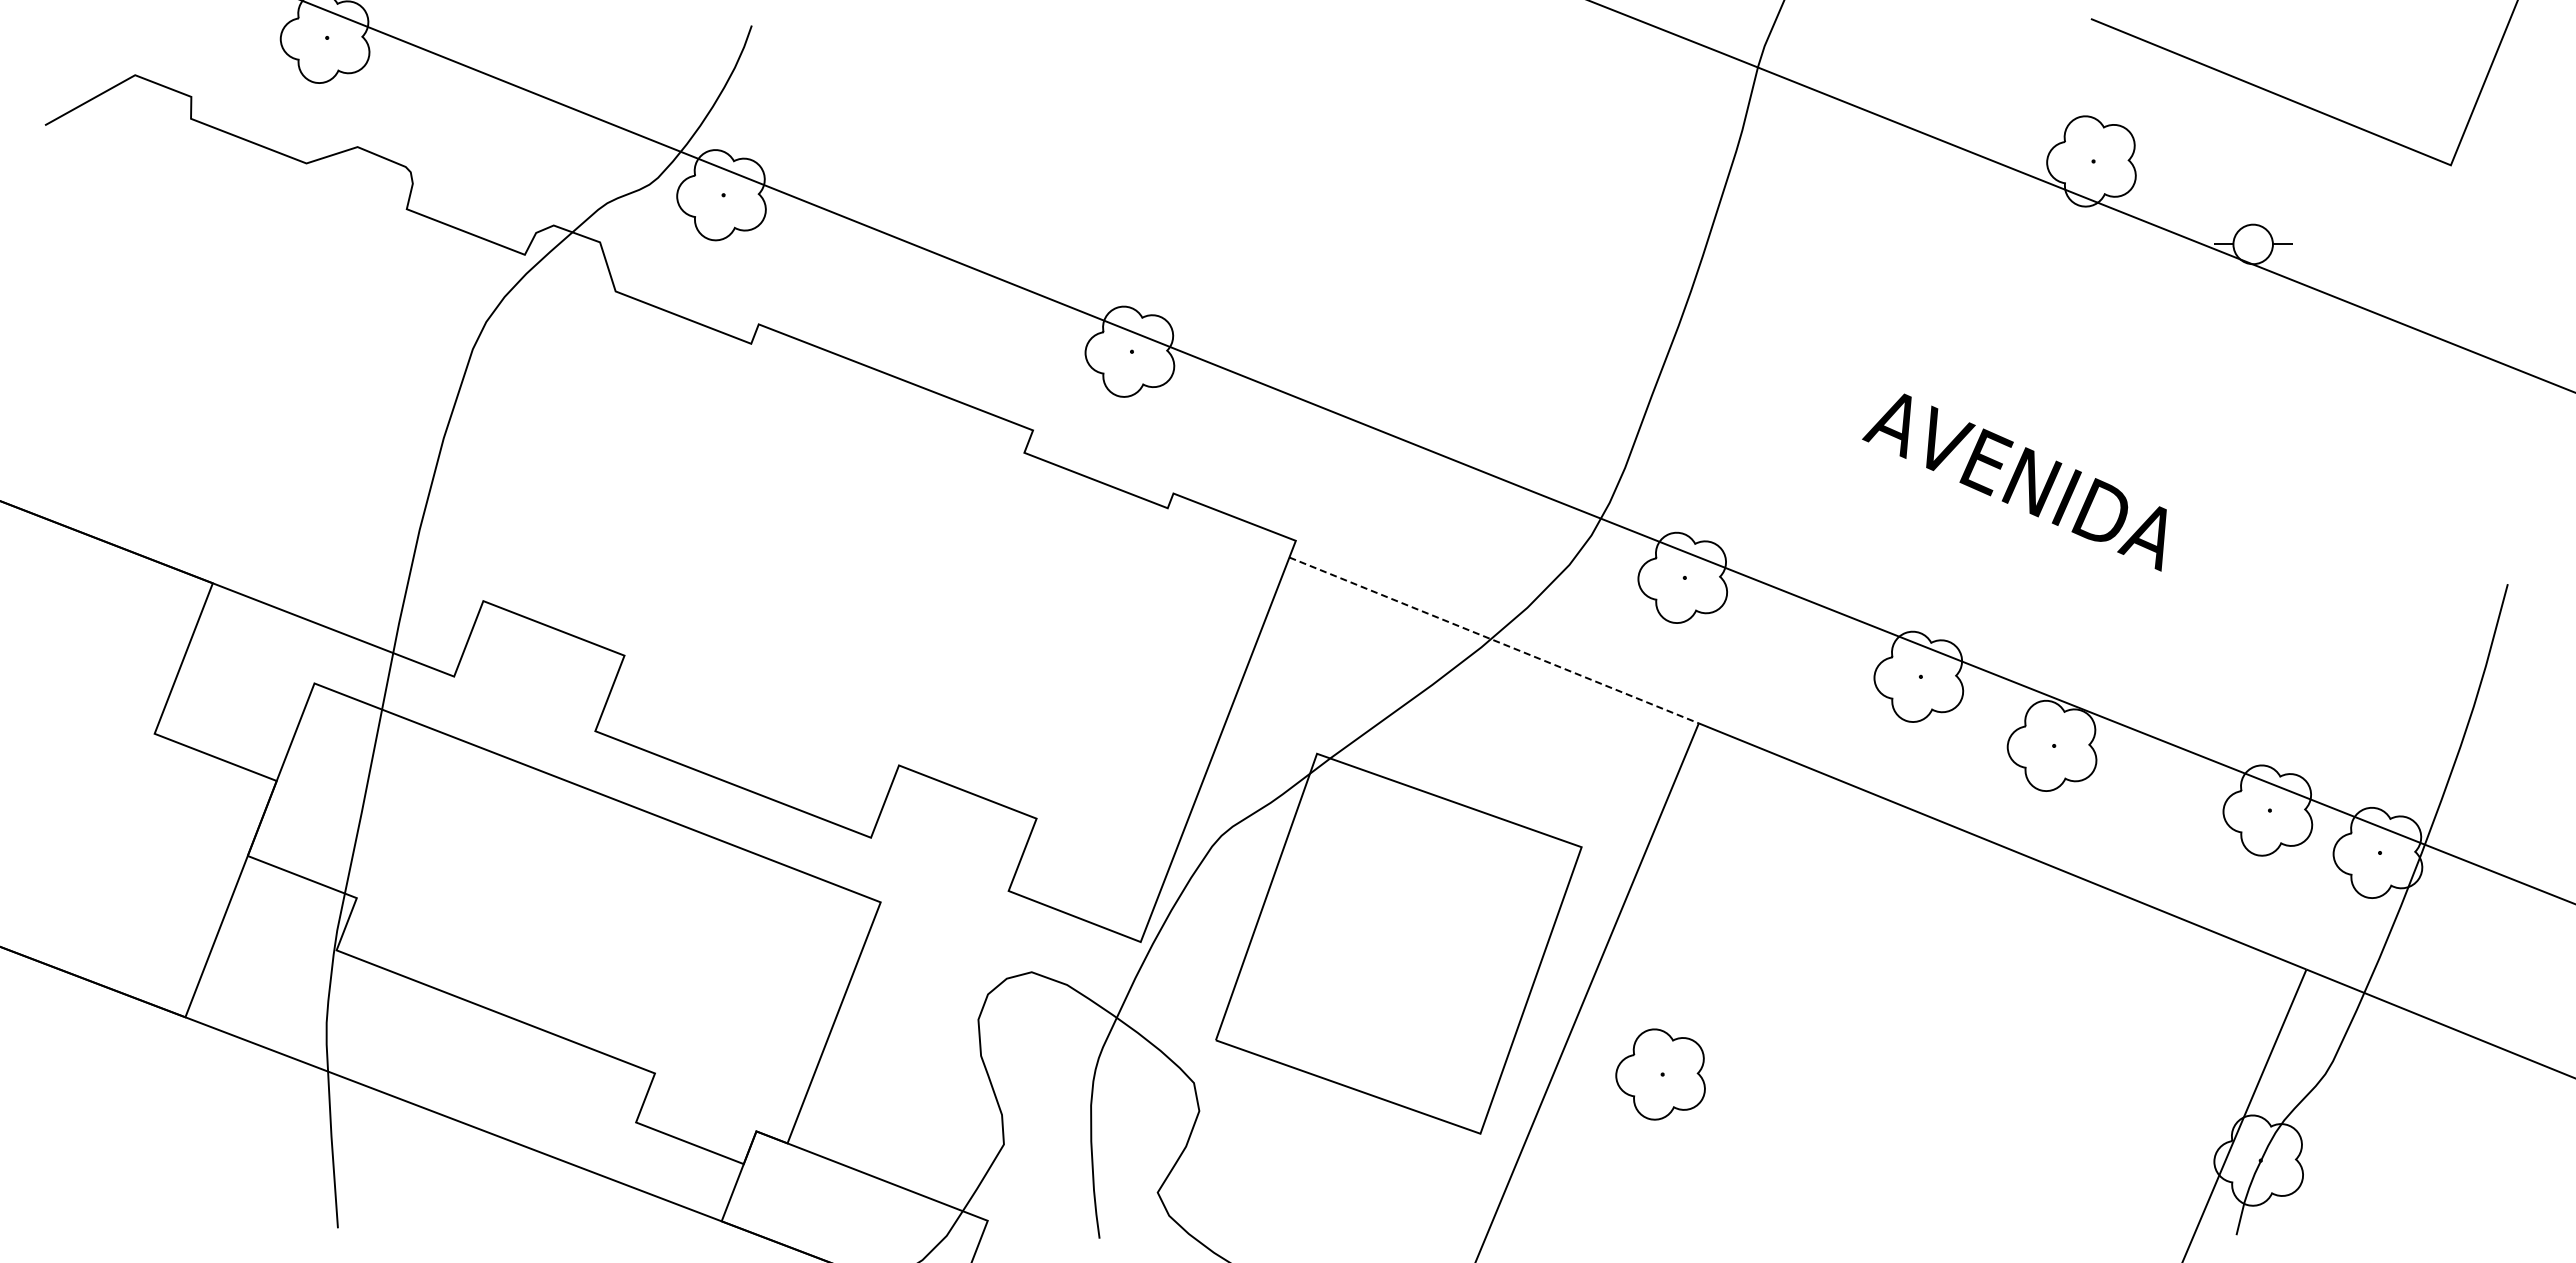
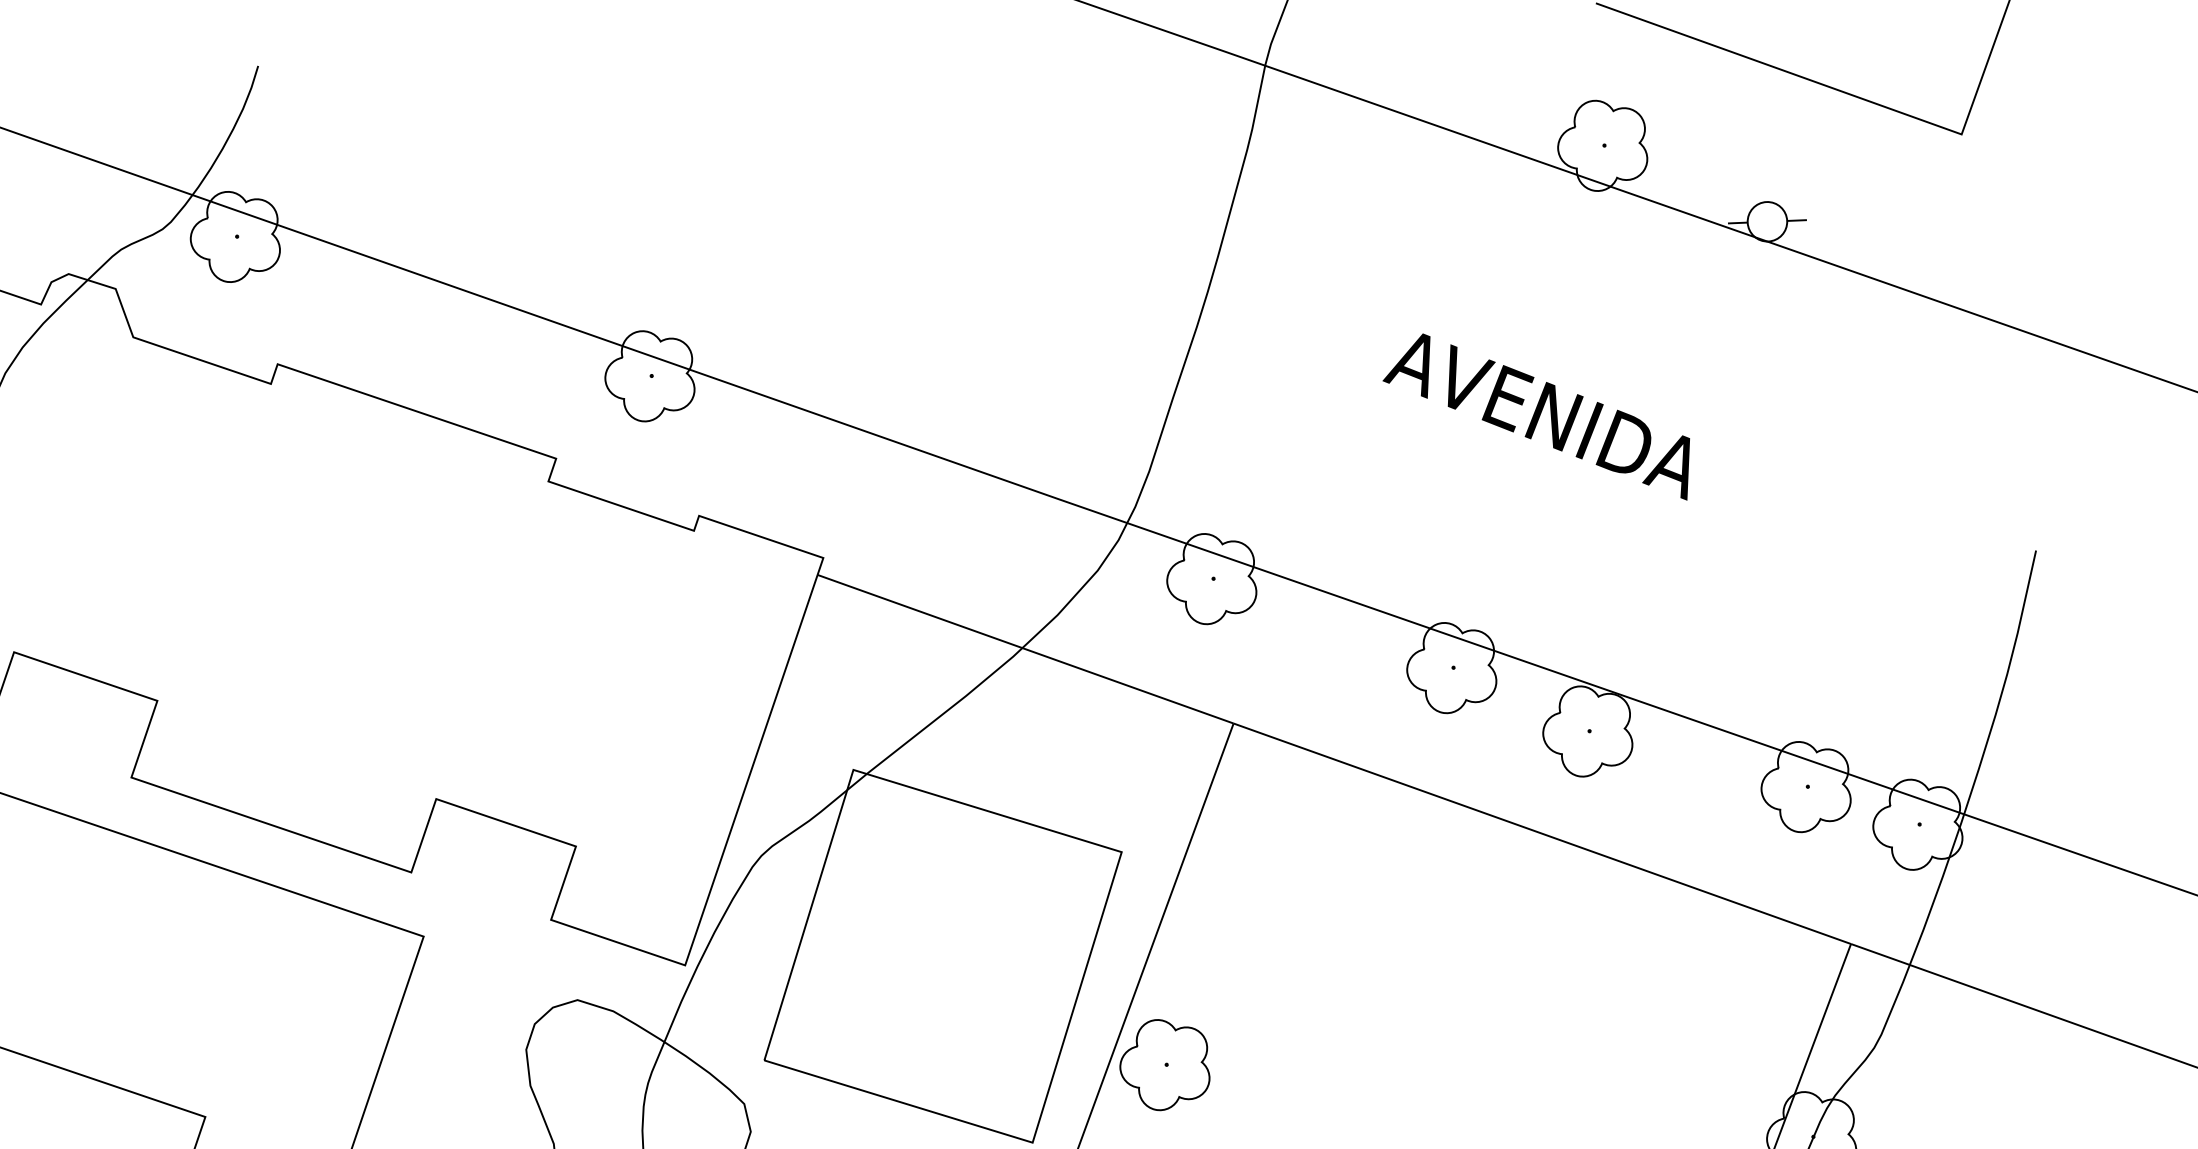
text: (2014, 482) -> (1536, 417), moved
line: (1494, 640) -> (1025, 649), dashed -> solid
part: (1660, 1074) -> (1164, 1064), moved

